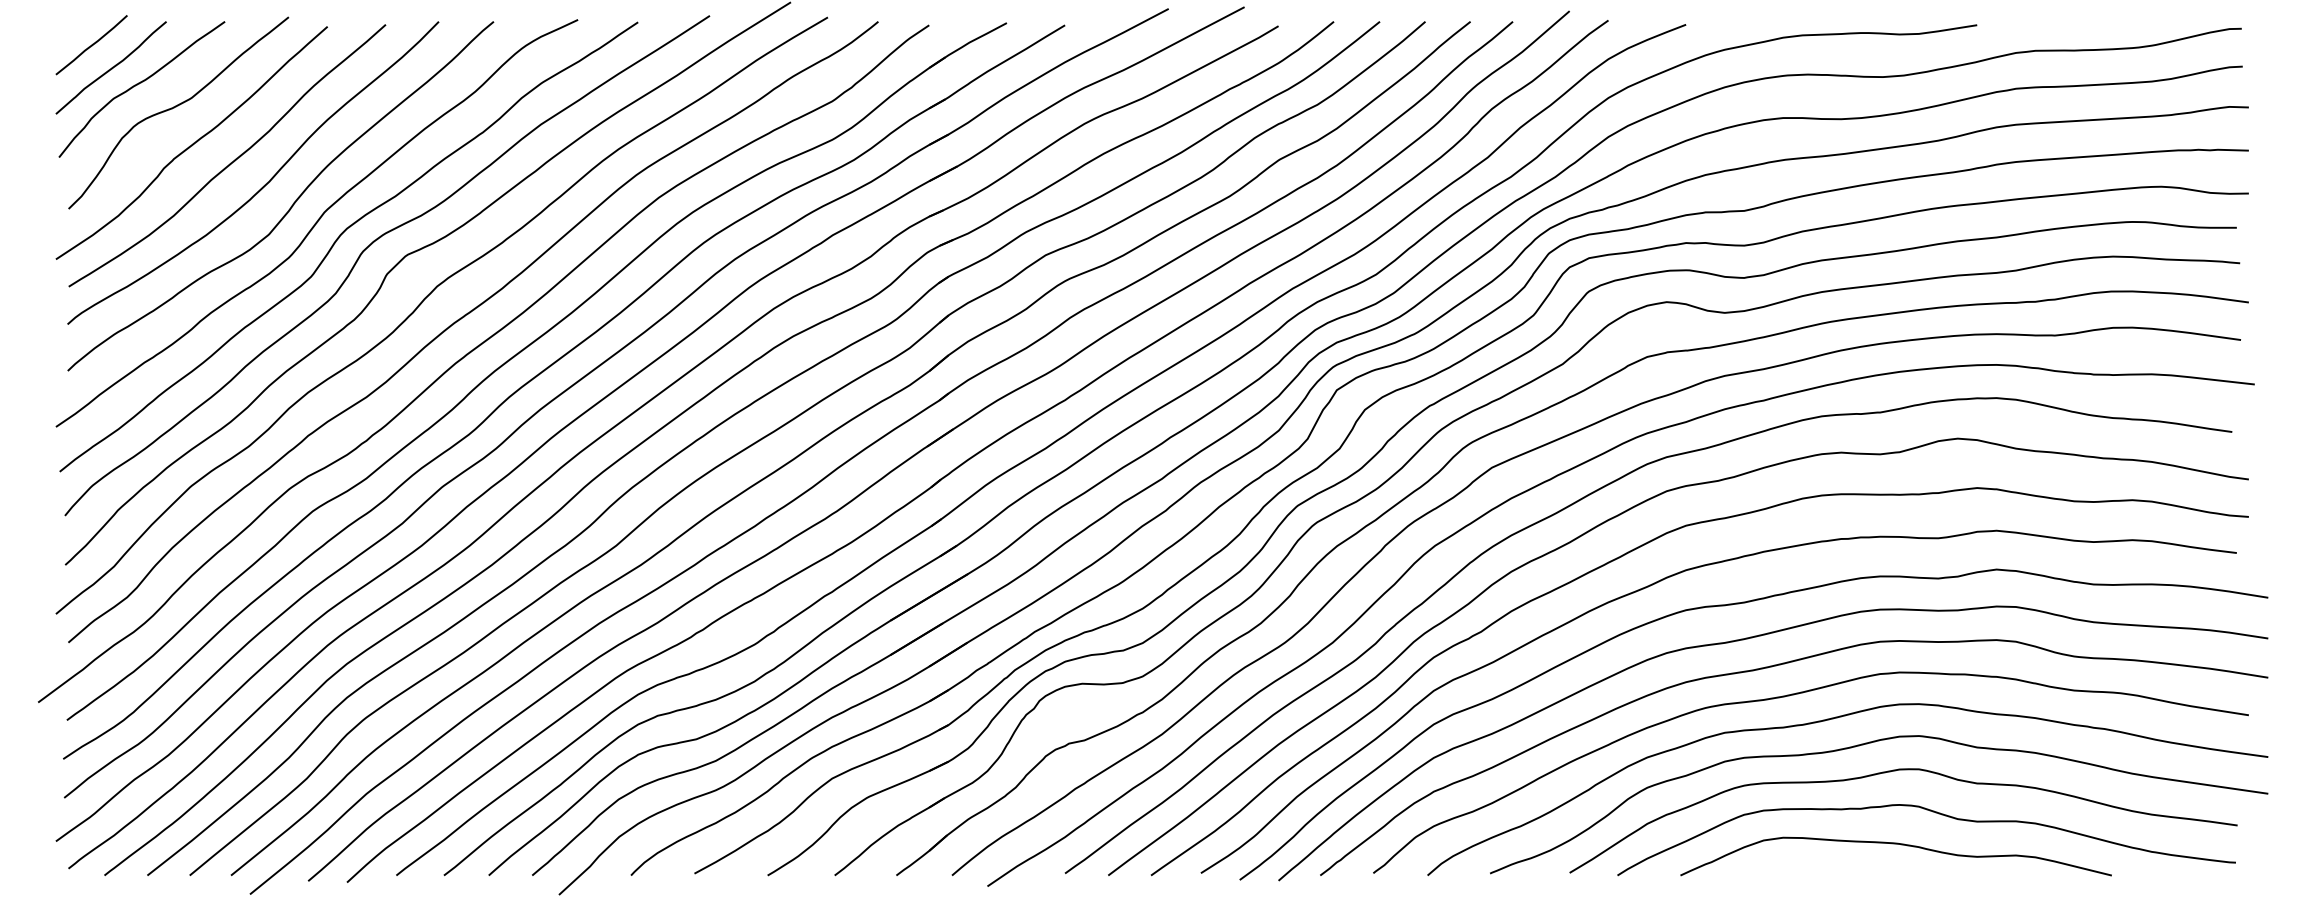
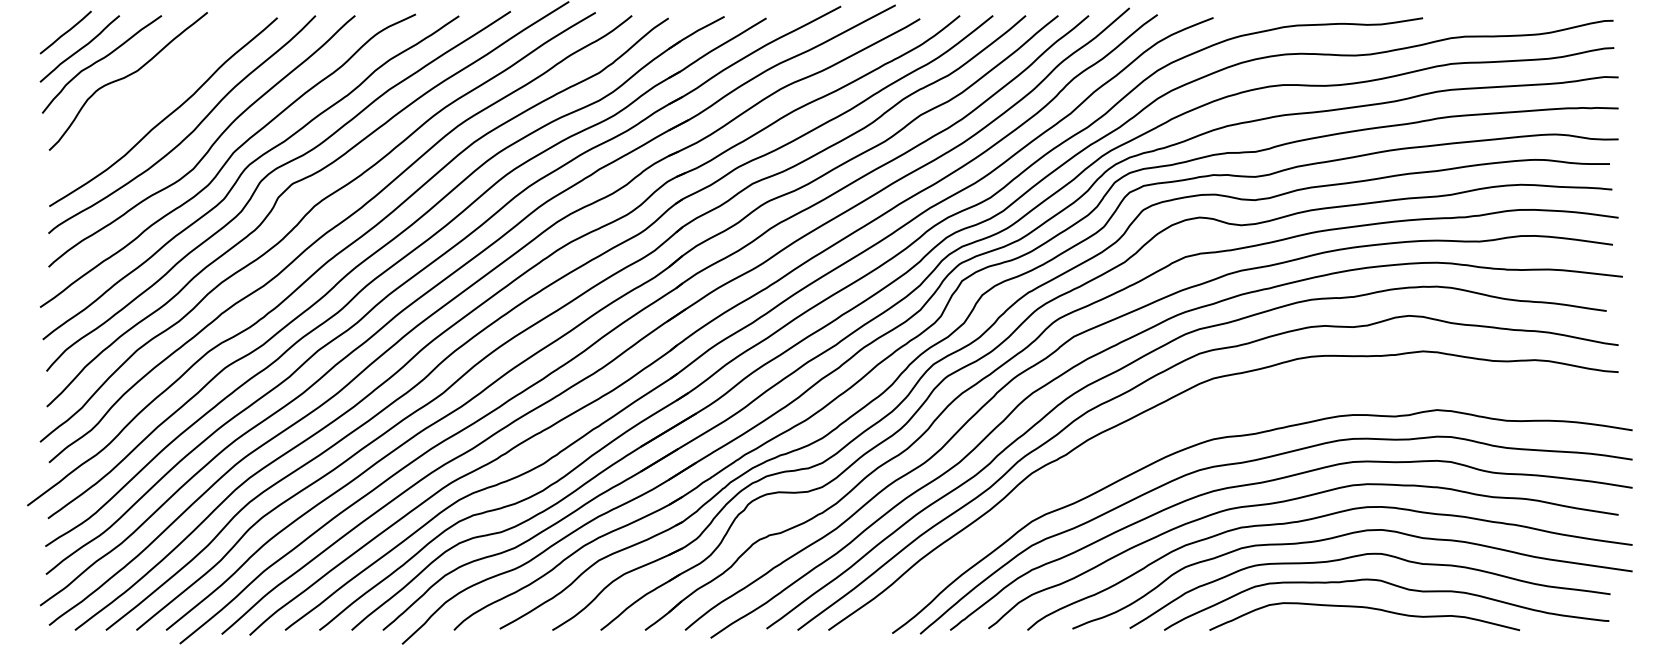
curve: (191, 143) -> (137, 103), removed
curve: (1669, 578) -> (1201, 416), removed

